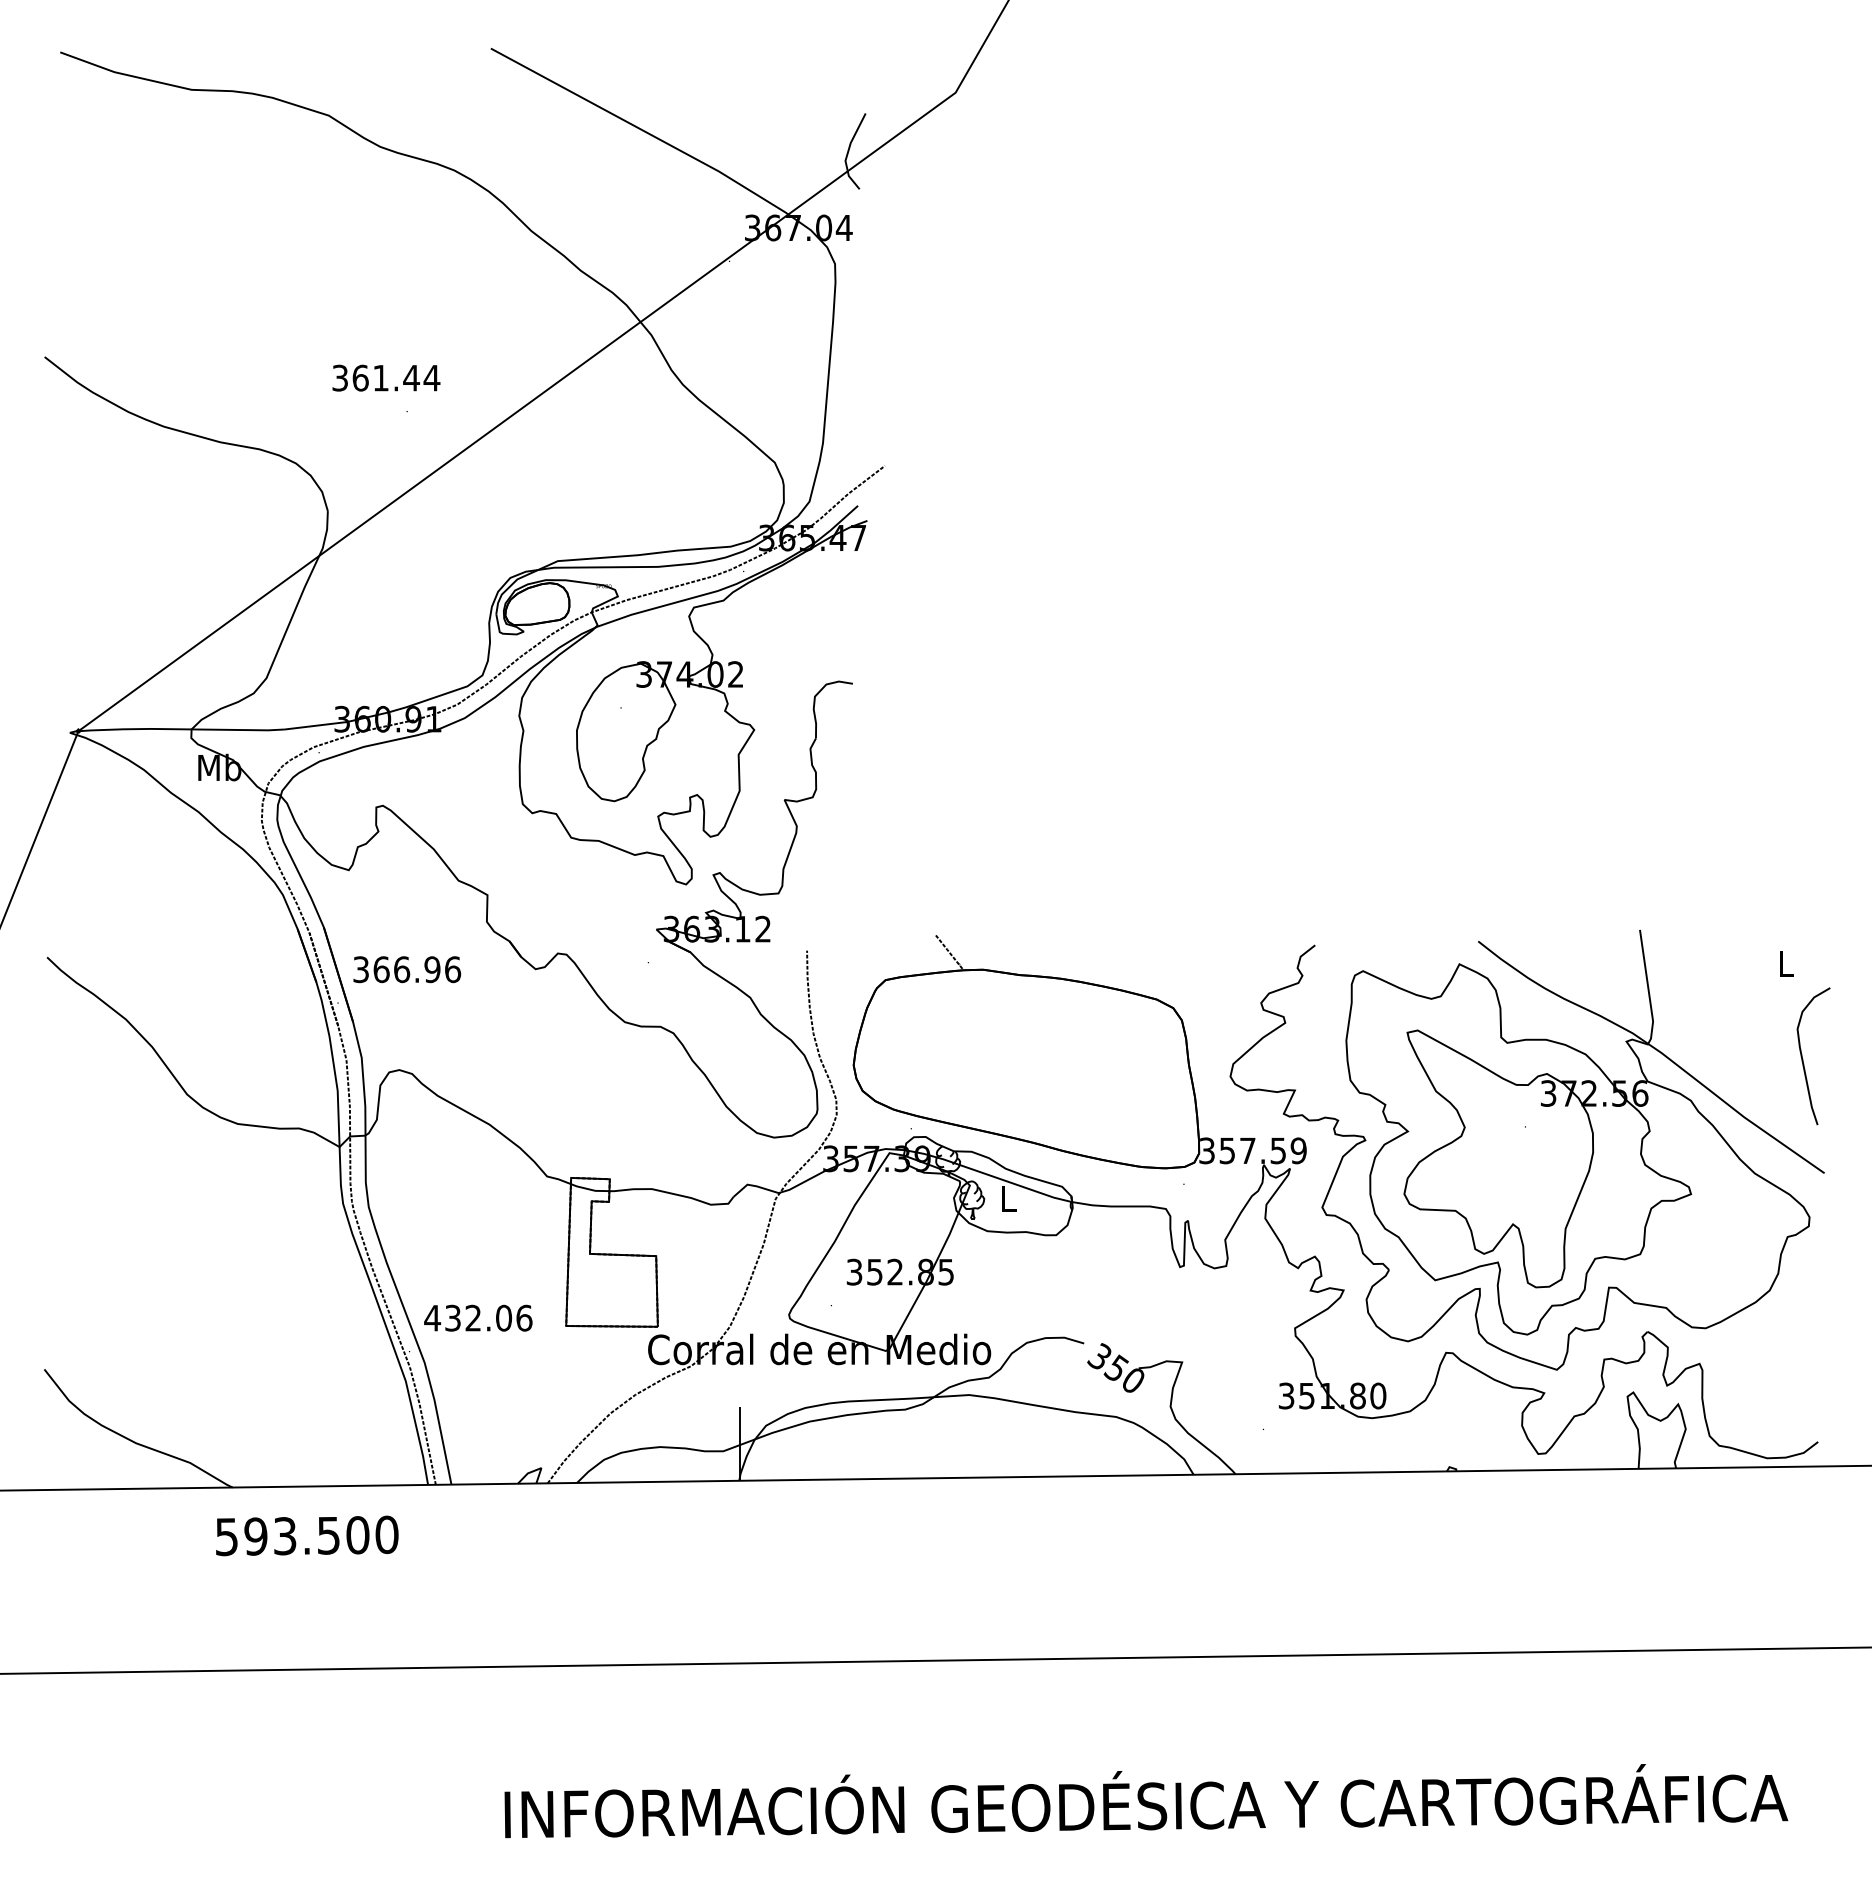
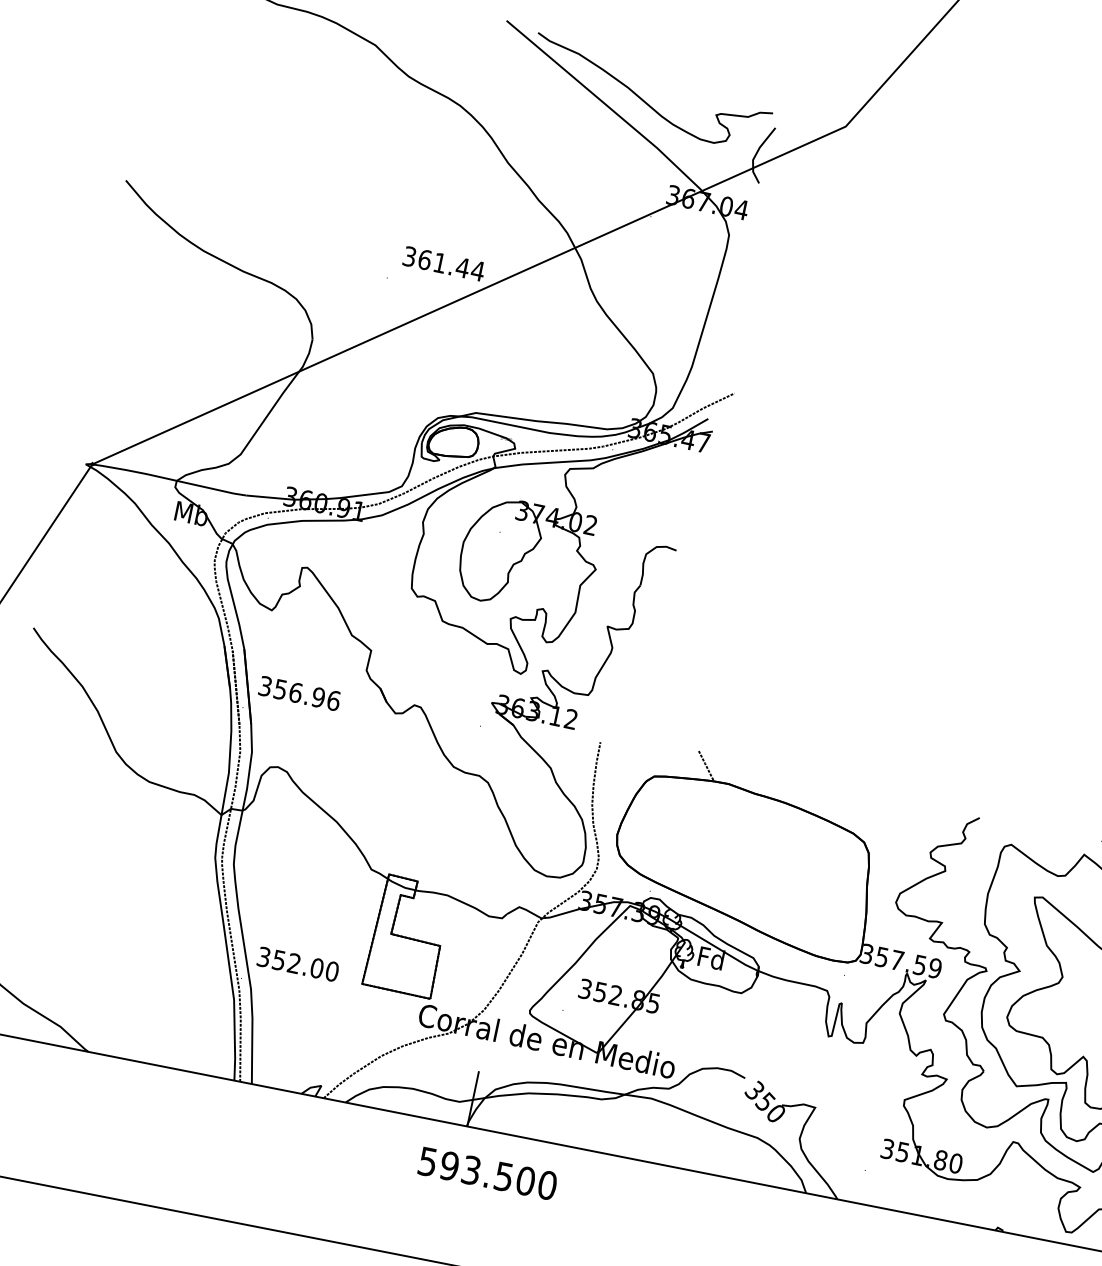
curve: (689, 113) -> (644, 100), added
text: (386, 377) -> (444, 263), moved
text: (381, 969) -> (280, 689), 366.96 -> 356.96
text: (1007, 1198) -> (710, 958), L -> Fd
text: (478, 1317) -> (298, 963), 432.06 -> 352.00
text: (307, 1535) -> (488, 1173), moved

